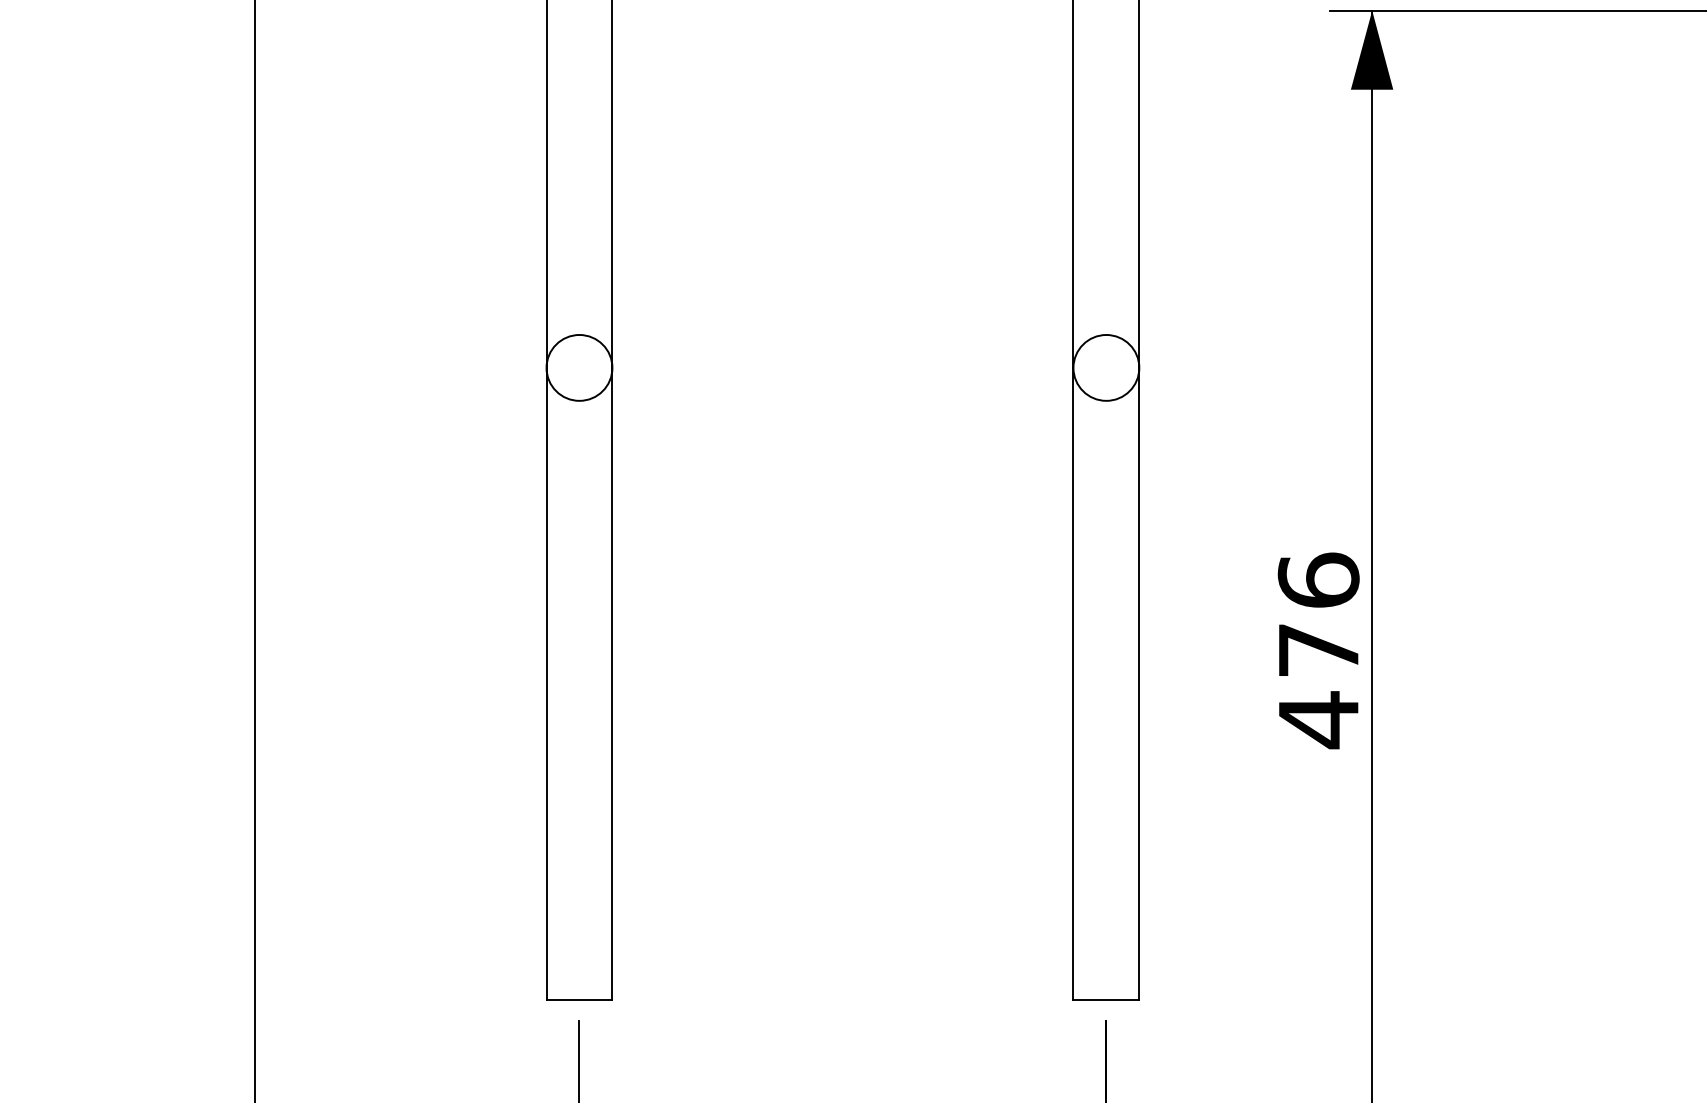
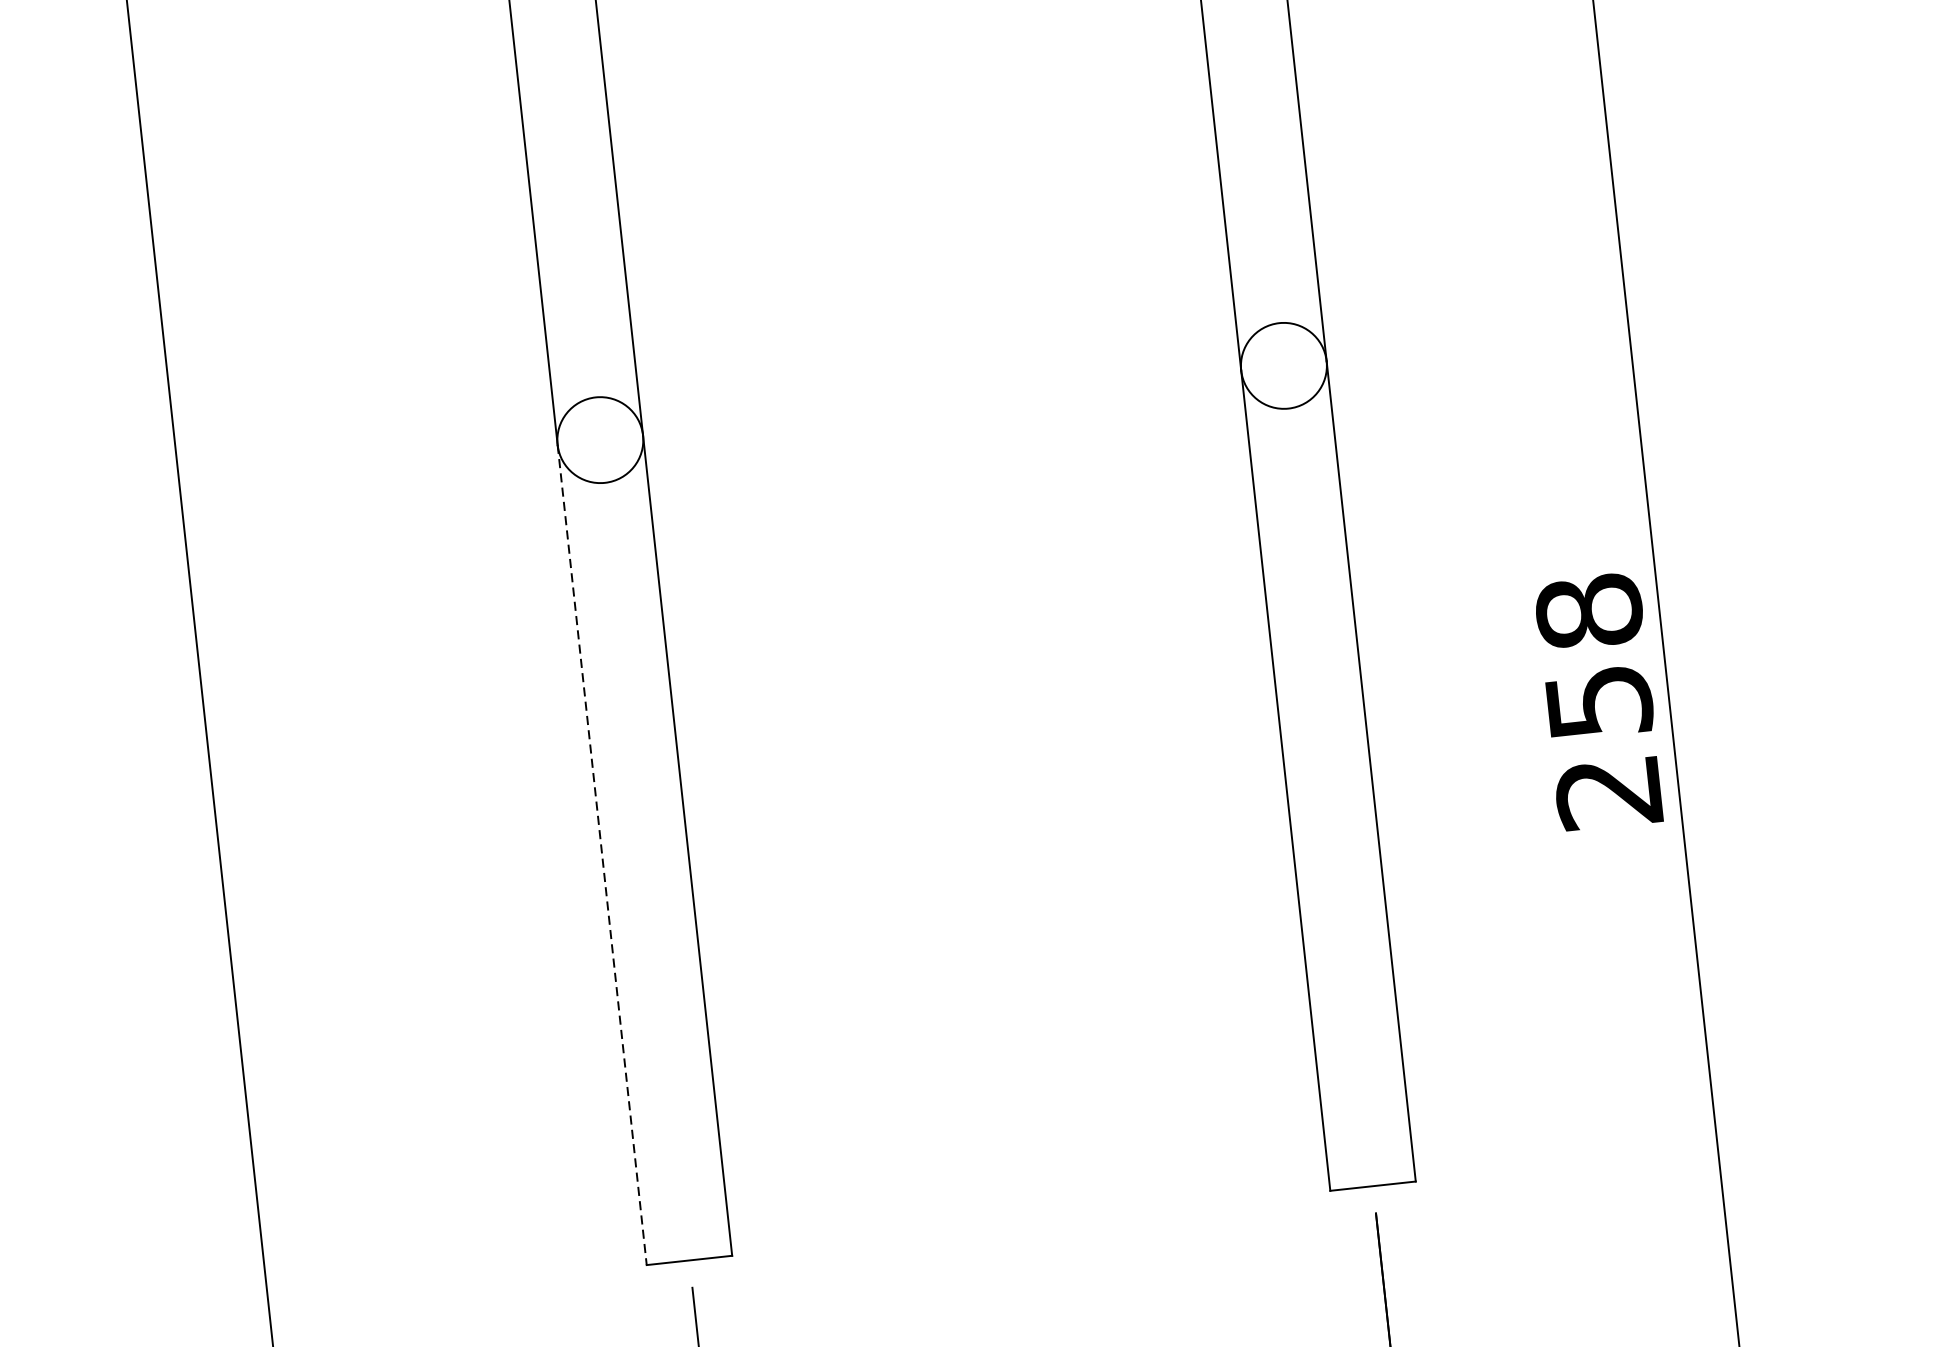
text: (1318, 650) -> (1598, 702), 476 -> 258
line: (546, 684) -> (602, 855), solid -> dashed

